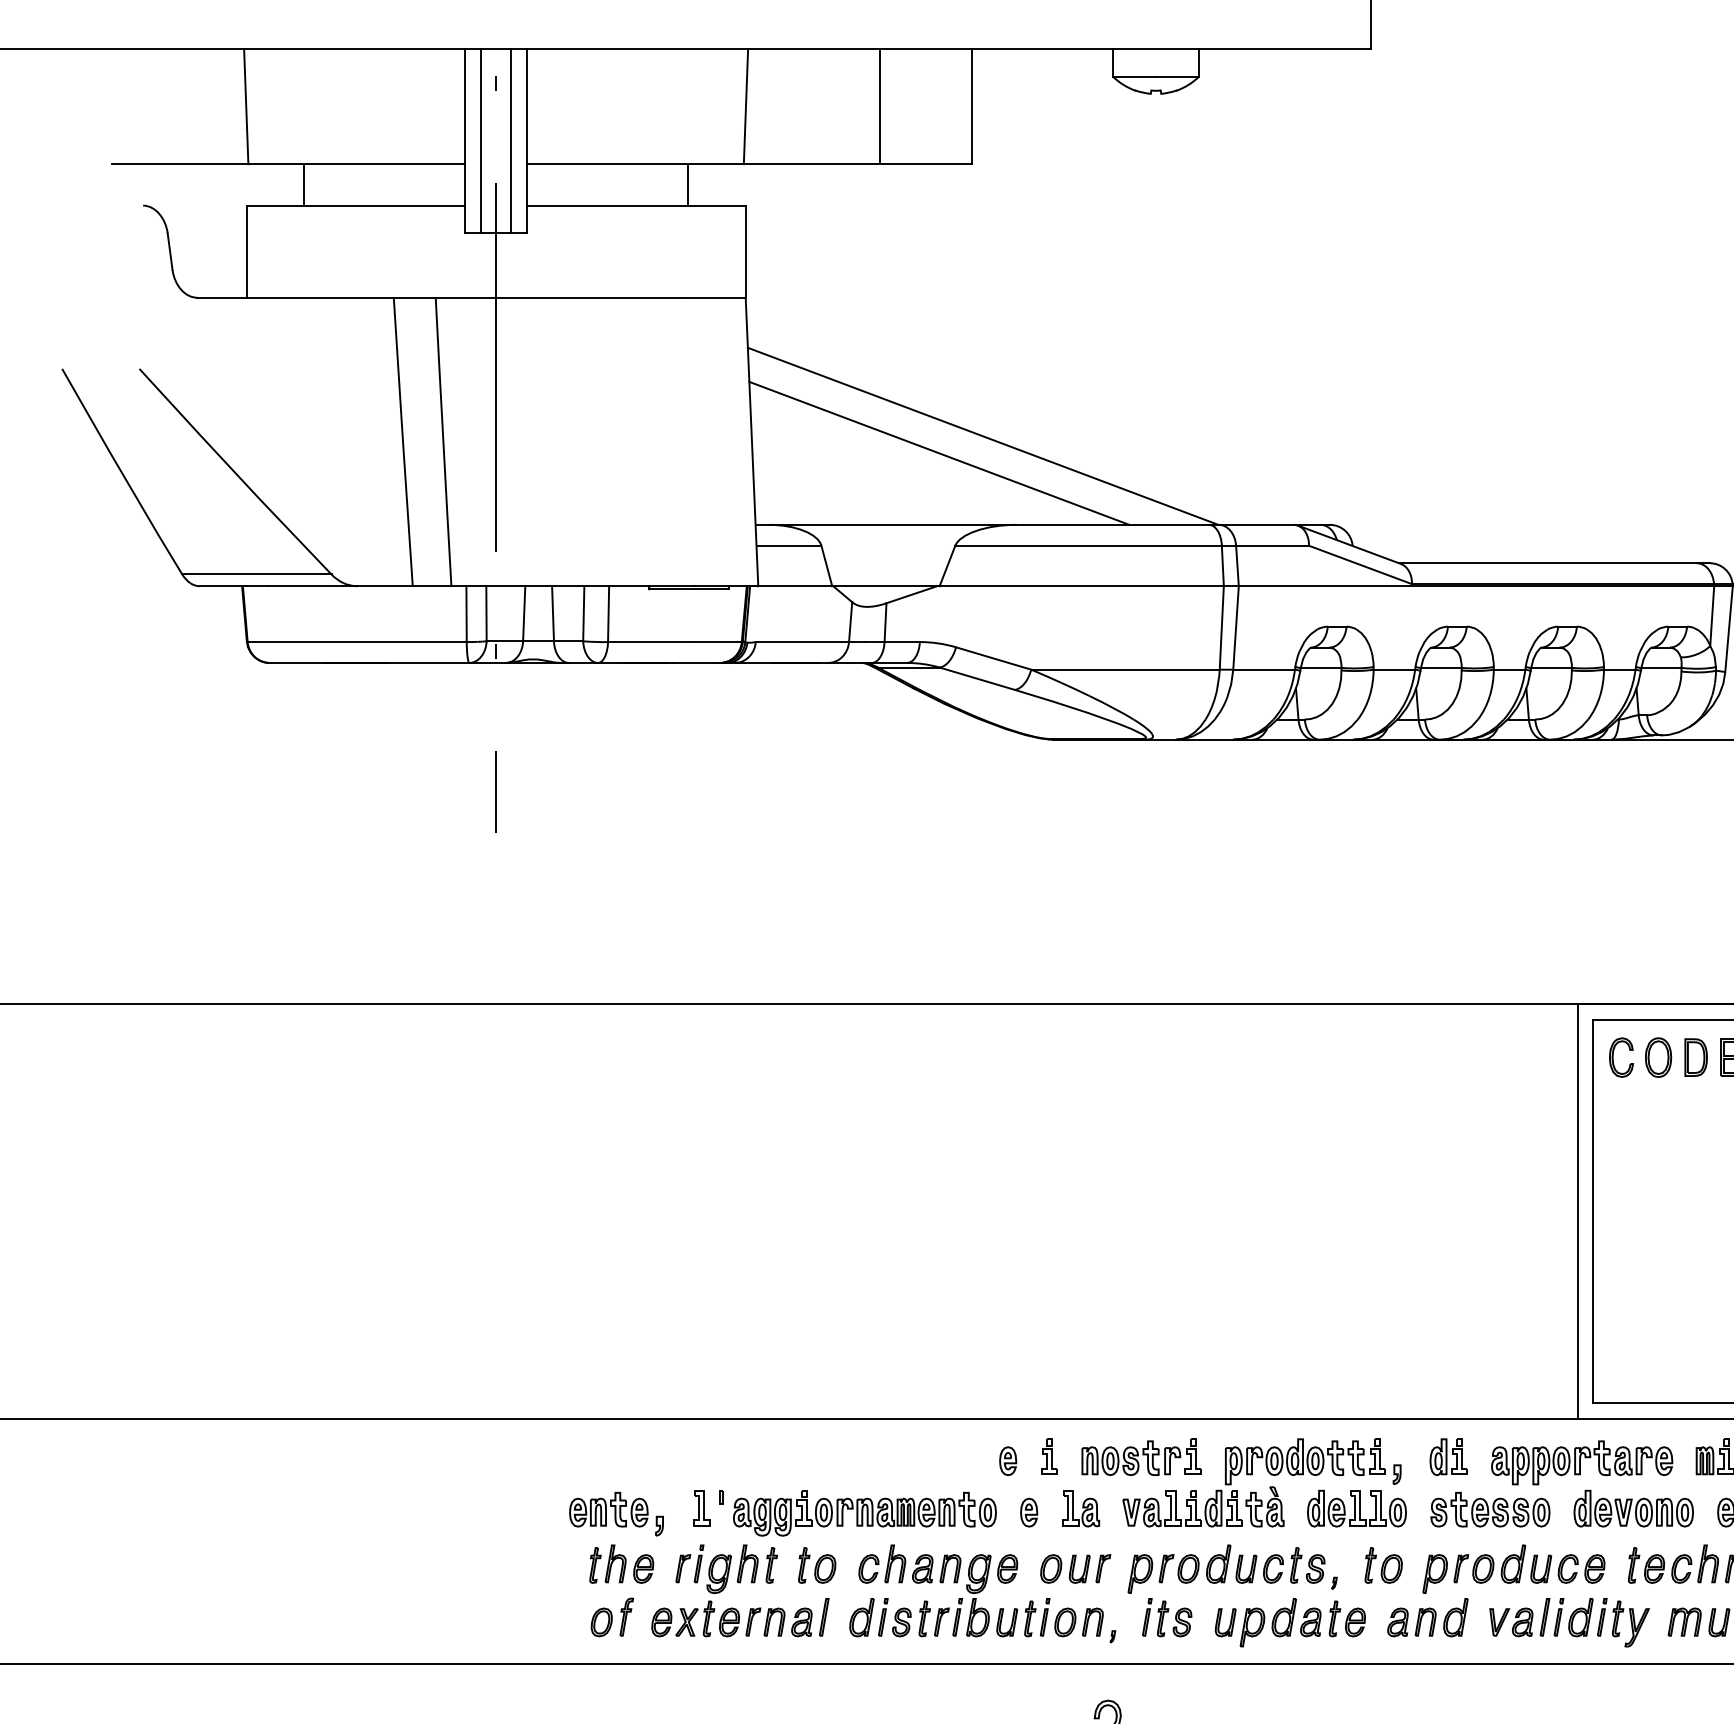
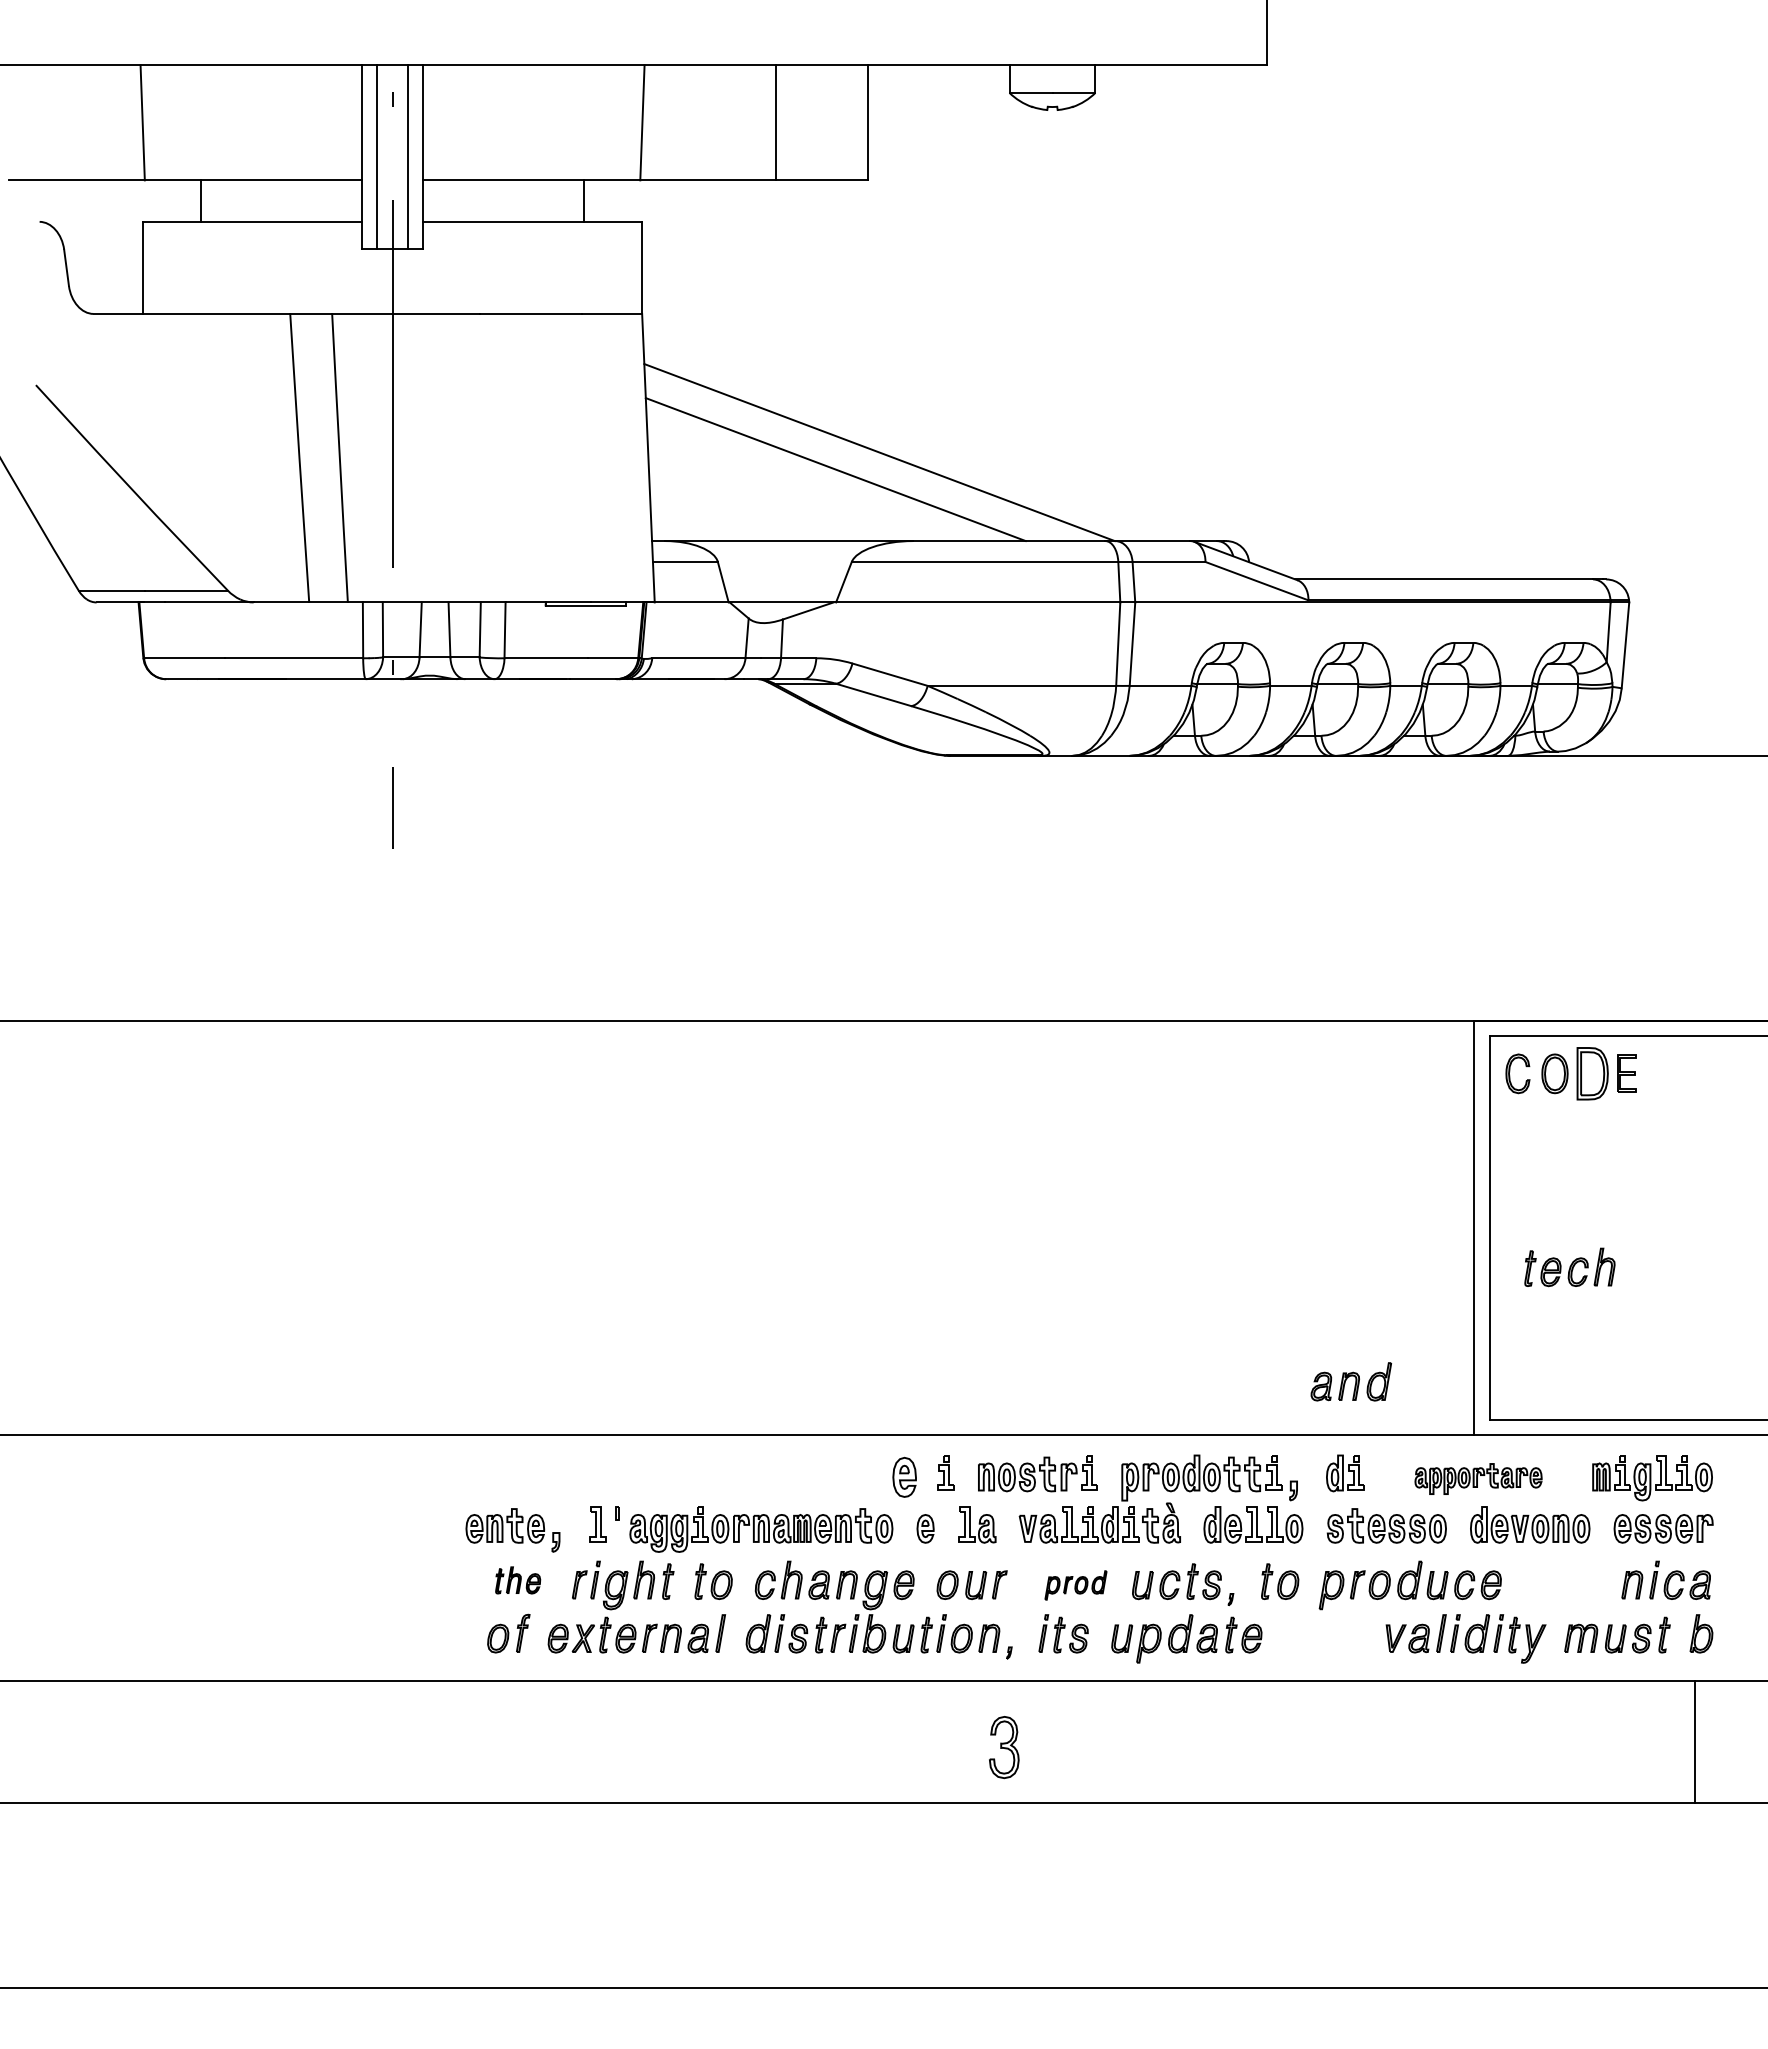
part: (1696, 1057) -> (1592, 1073), size x1.4
part: (1008, 1461) -> (904, 1477), size x1.4
part: (1582, 1462) -> (1478, 1478), size x0.7
part: (621, 1564) -> (517, 1580), size x0.7
part: (1673, 1564) -> (1569, 1267), moved
part: (1179, 1569) -> (1075, 1585), size x0.6
part: (1427, 1617) -> (1350, 1381), moved

